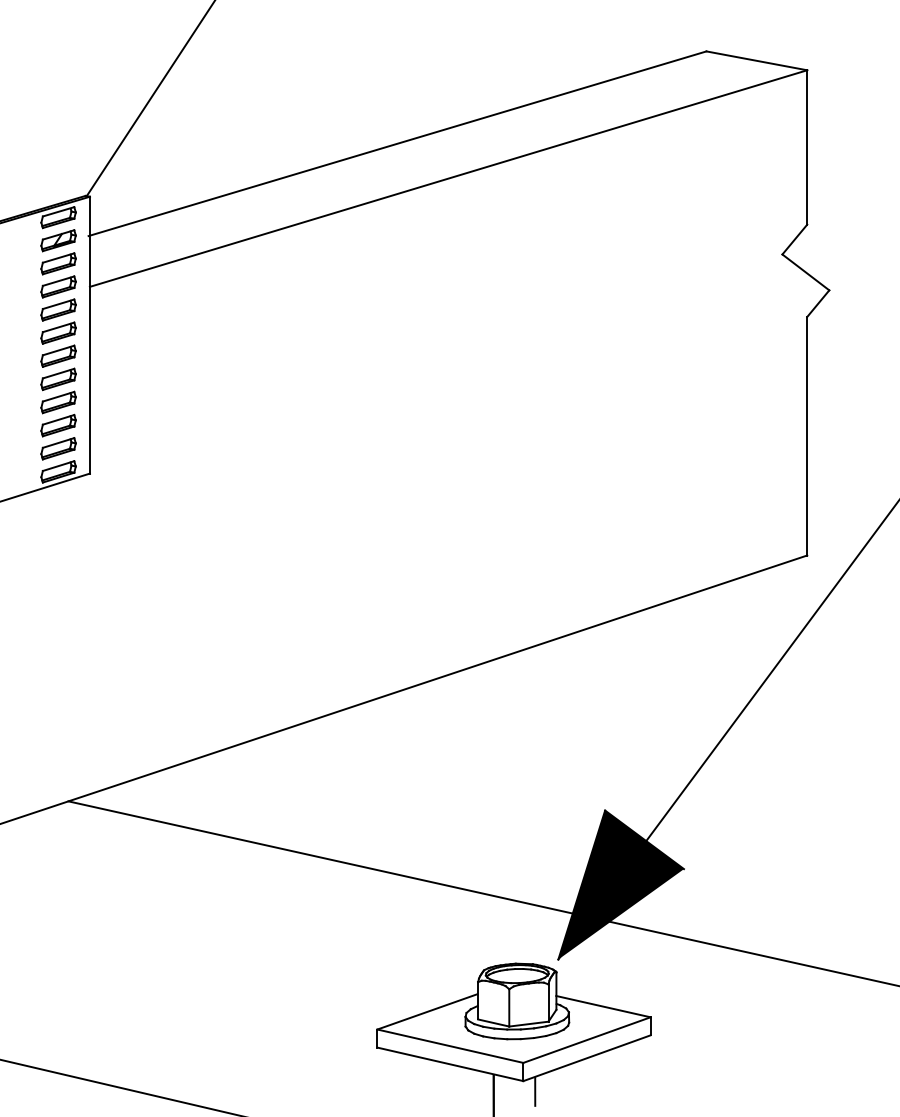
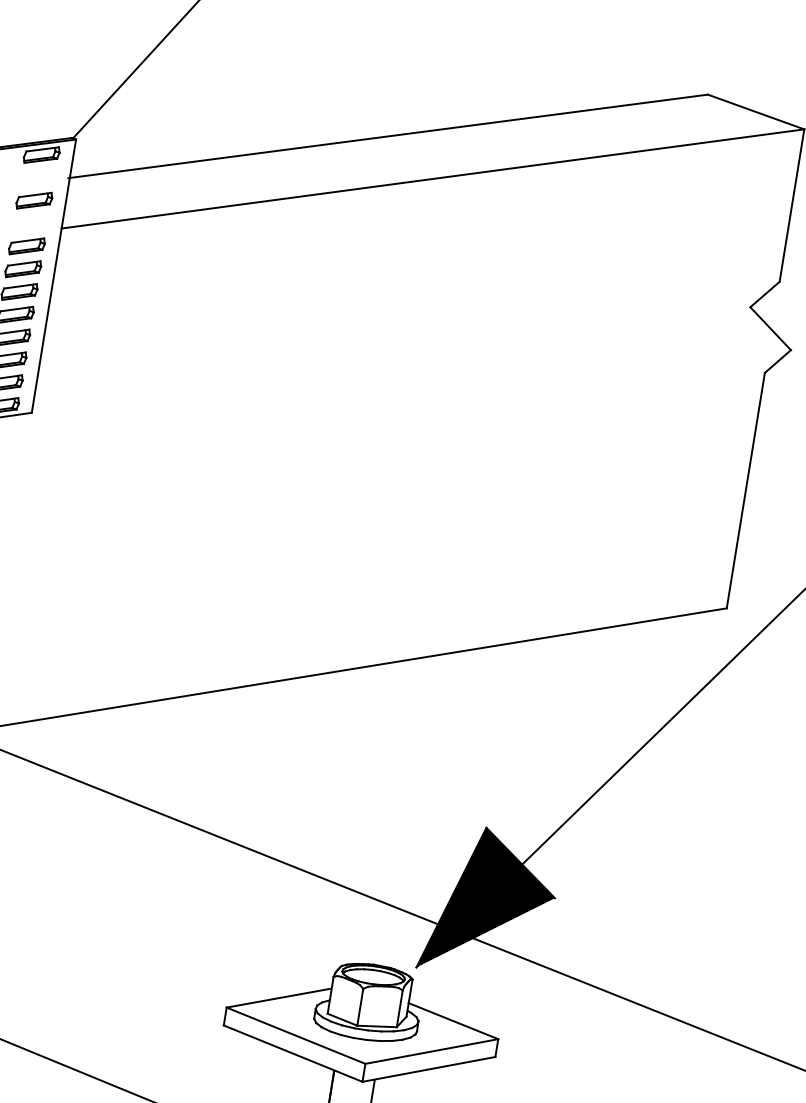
part: (58, 240) -> (38, 177), removed
part: (58, 286) -> (30, 223), removed

